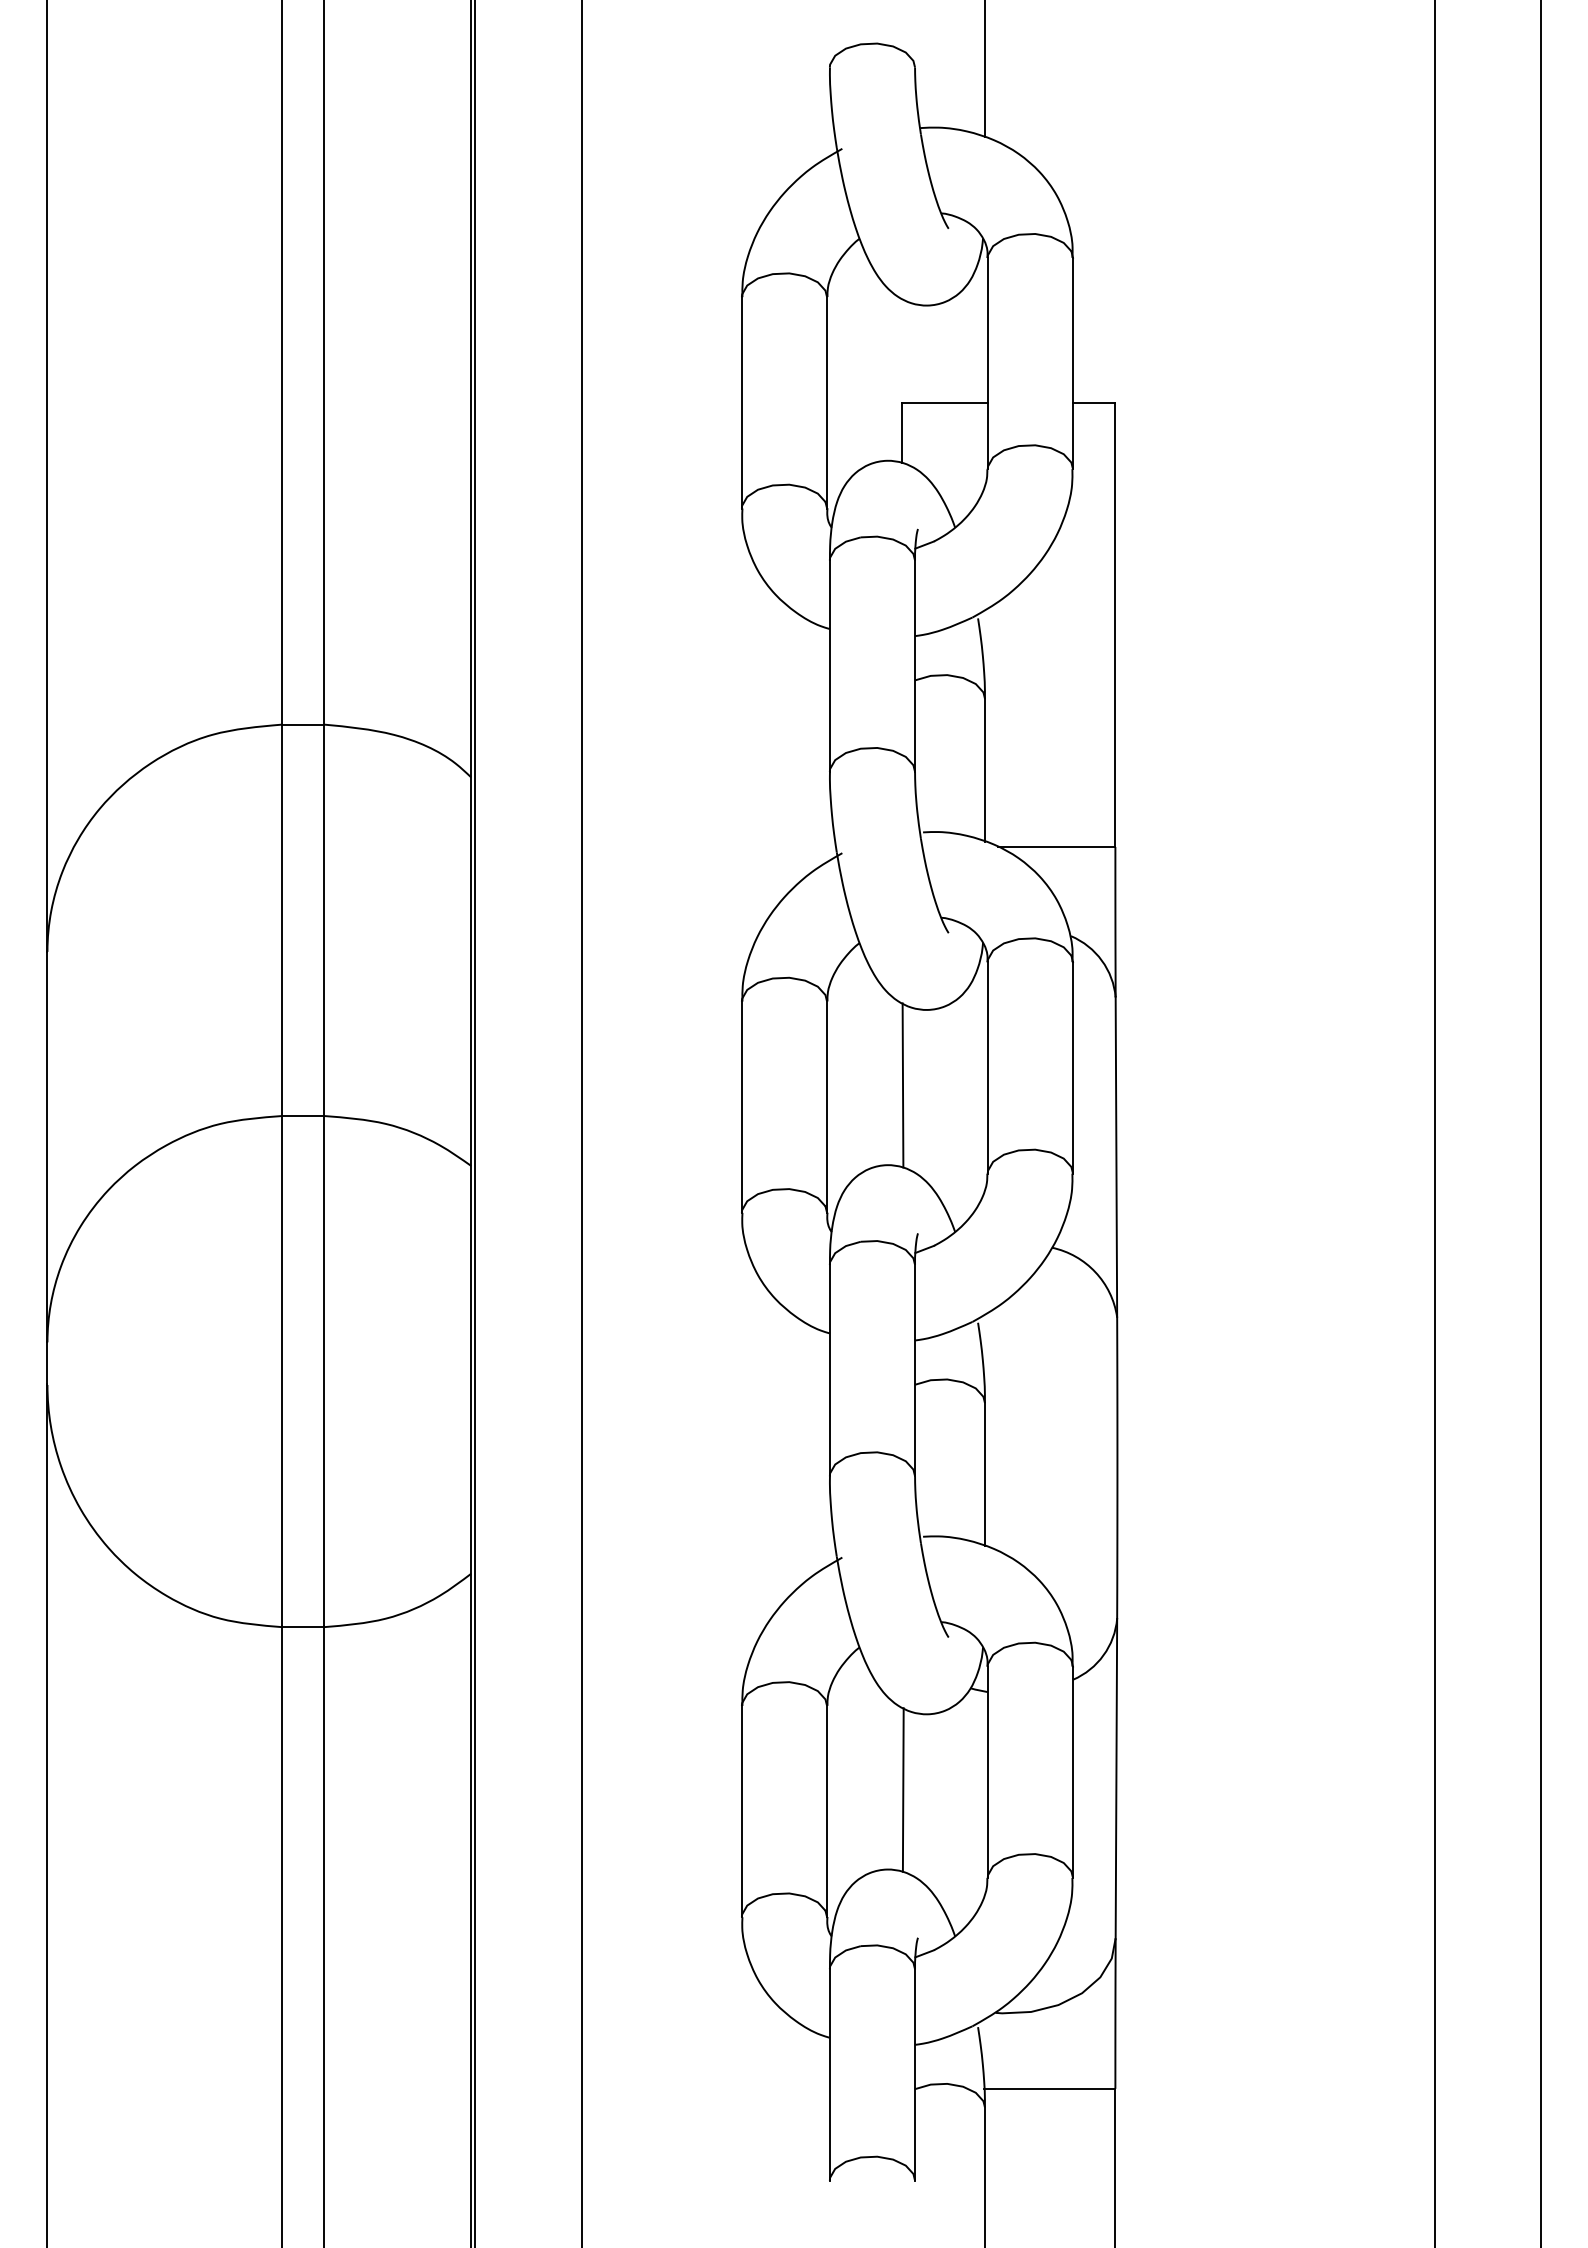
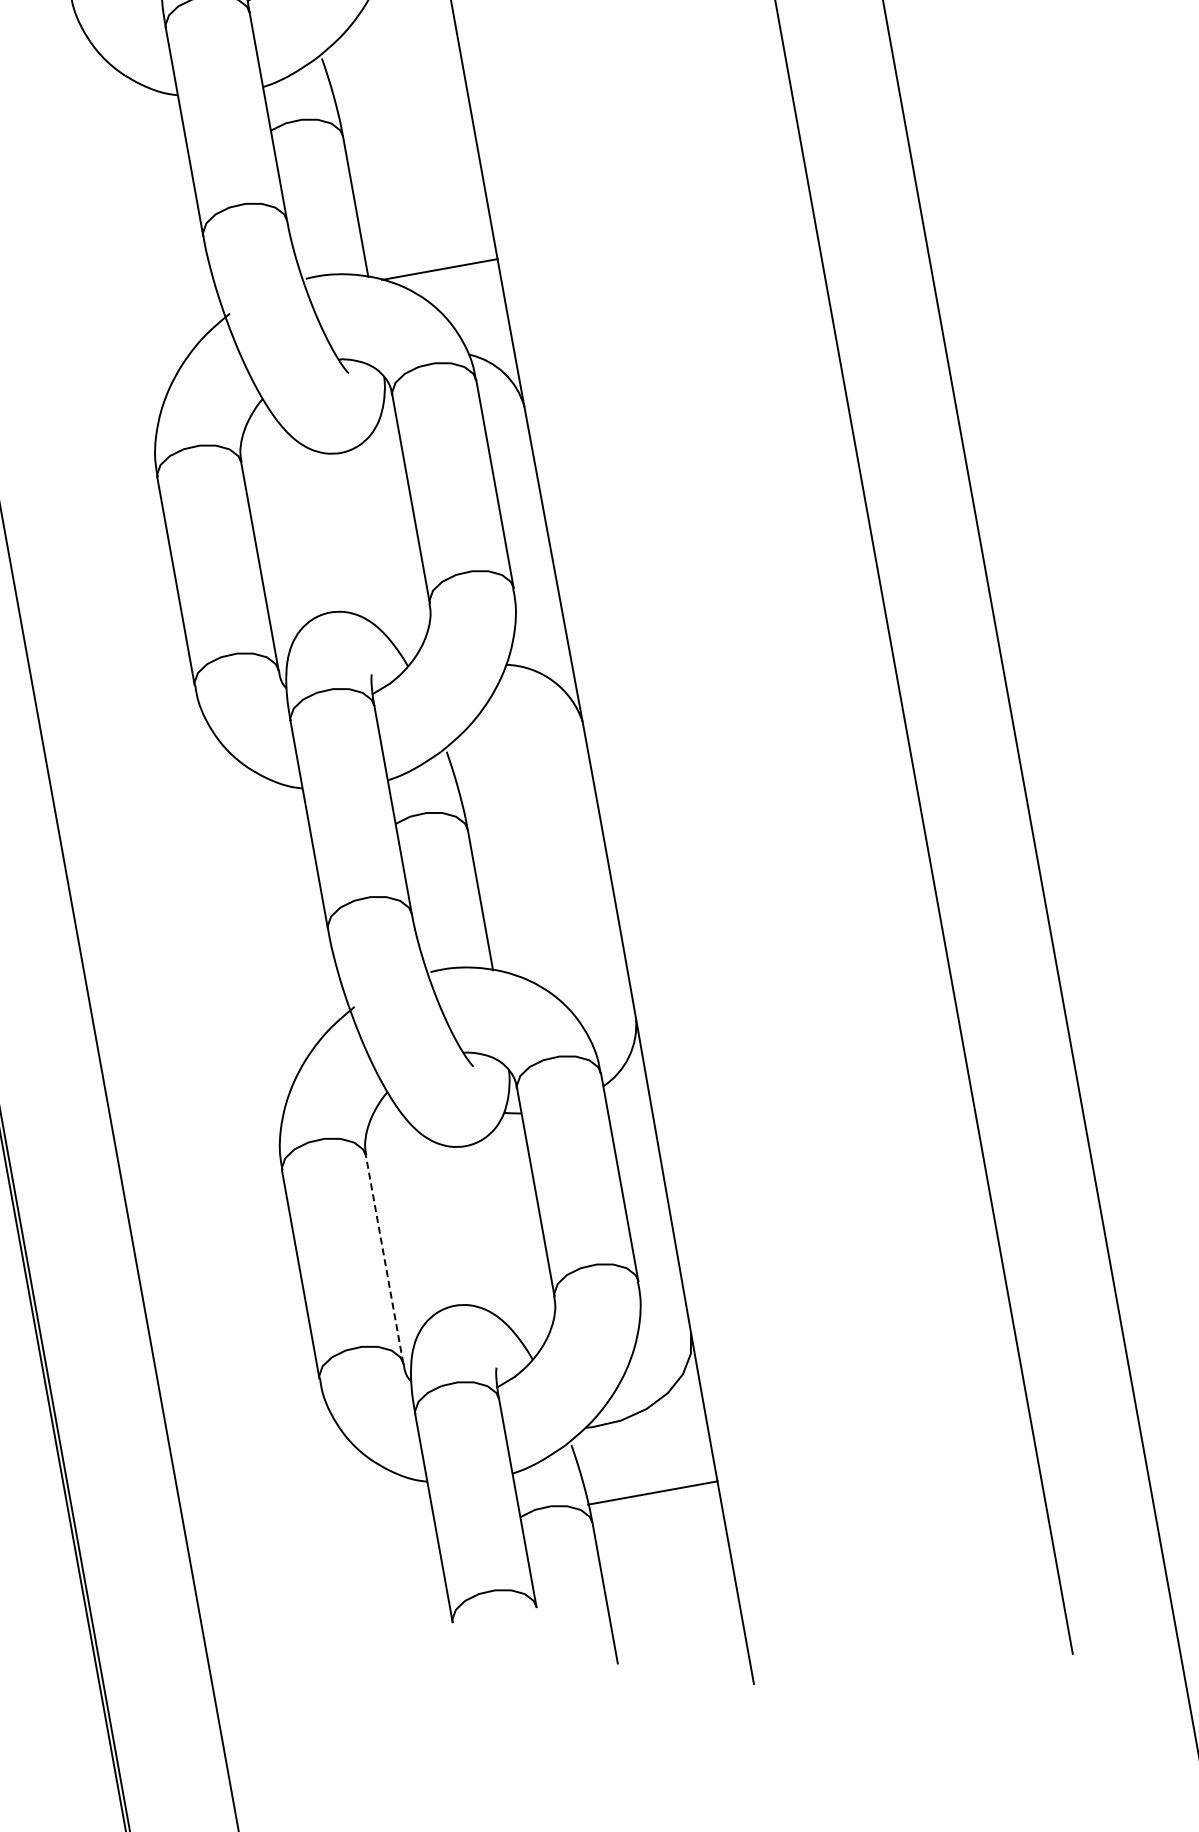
line: (902, 1085) -> (330, 531), removed
line: (902, 1789) -> (454, 1224), removed
line: (827, 1811) -> (385, 1259), solid -> dashed

